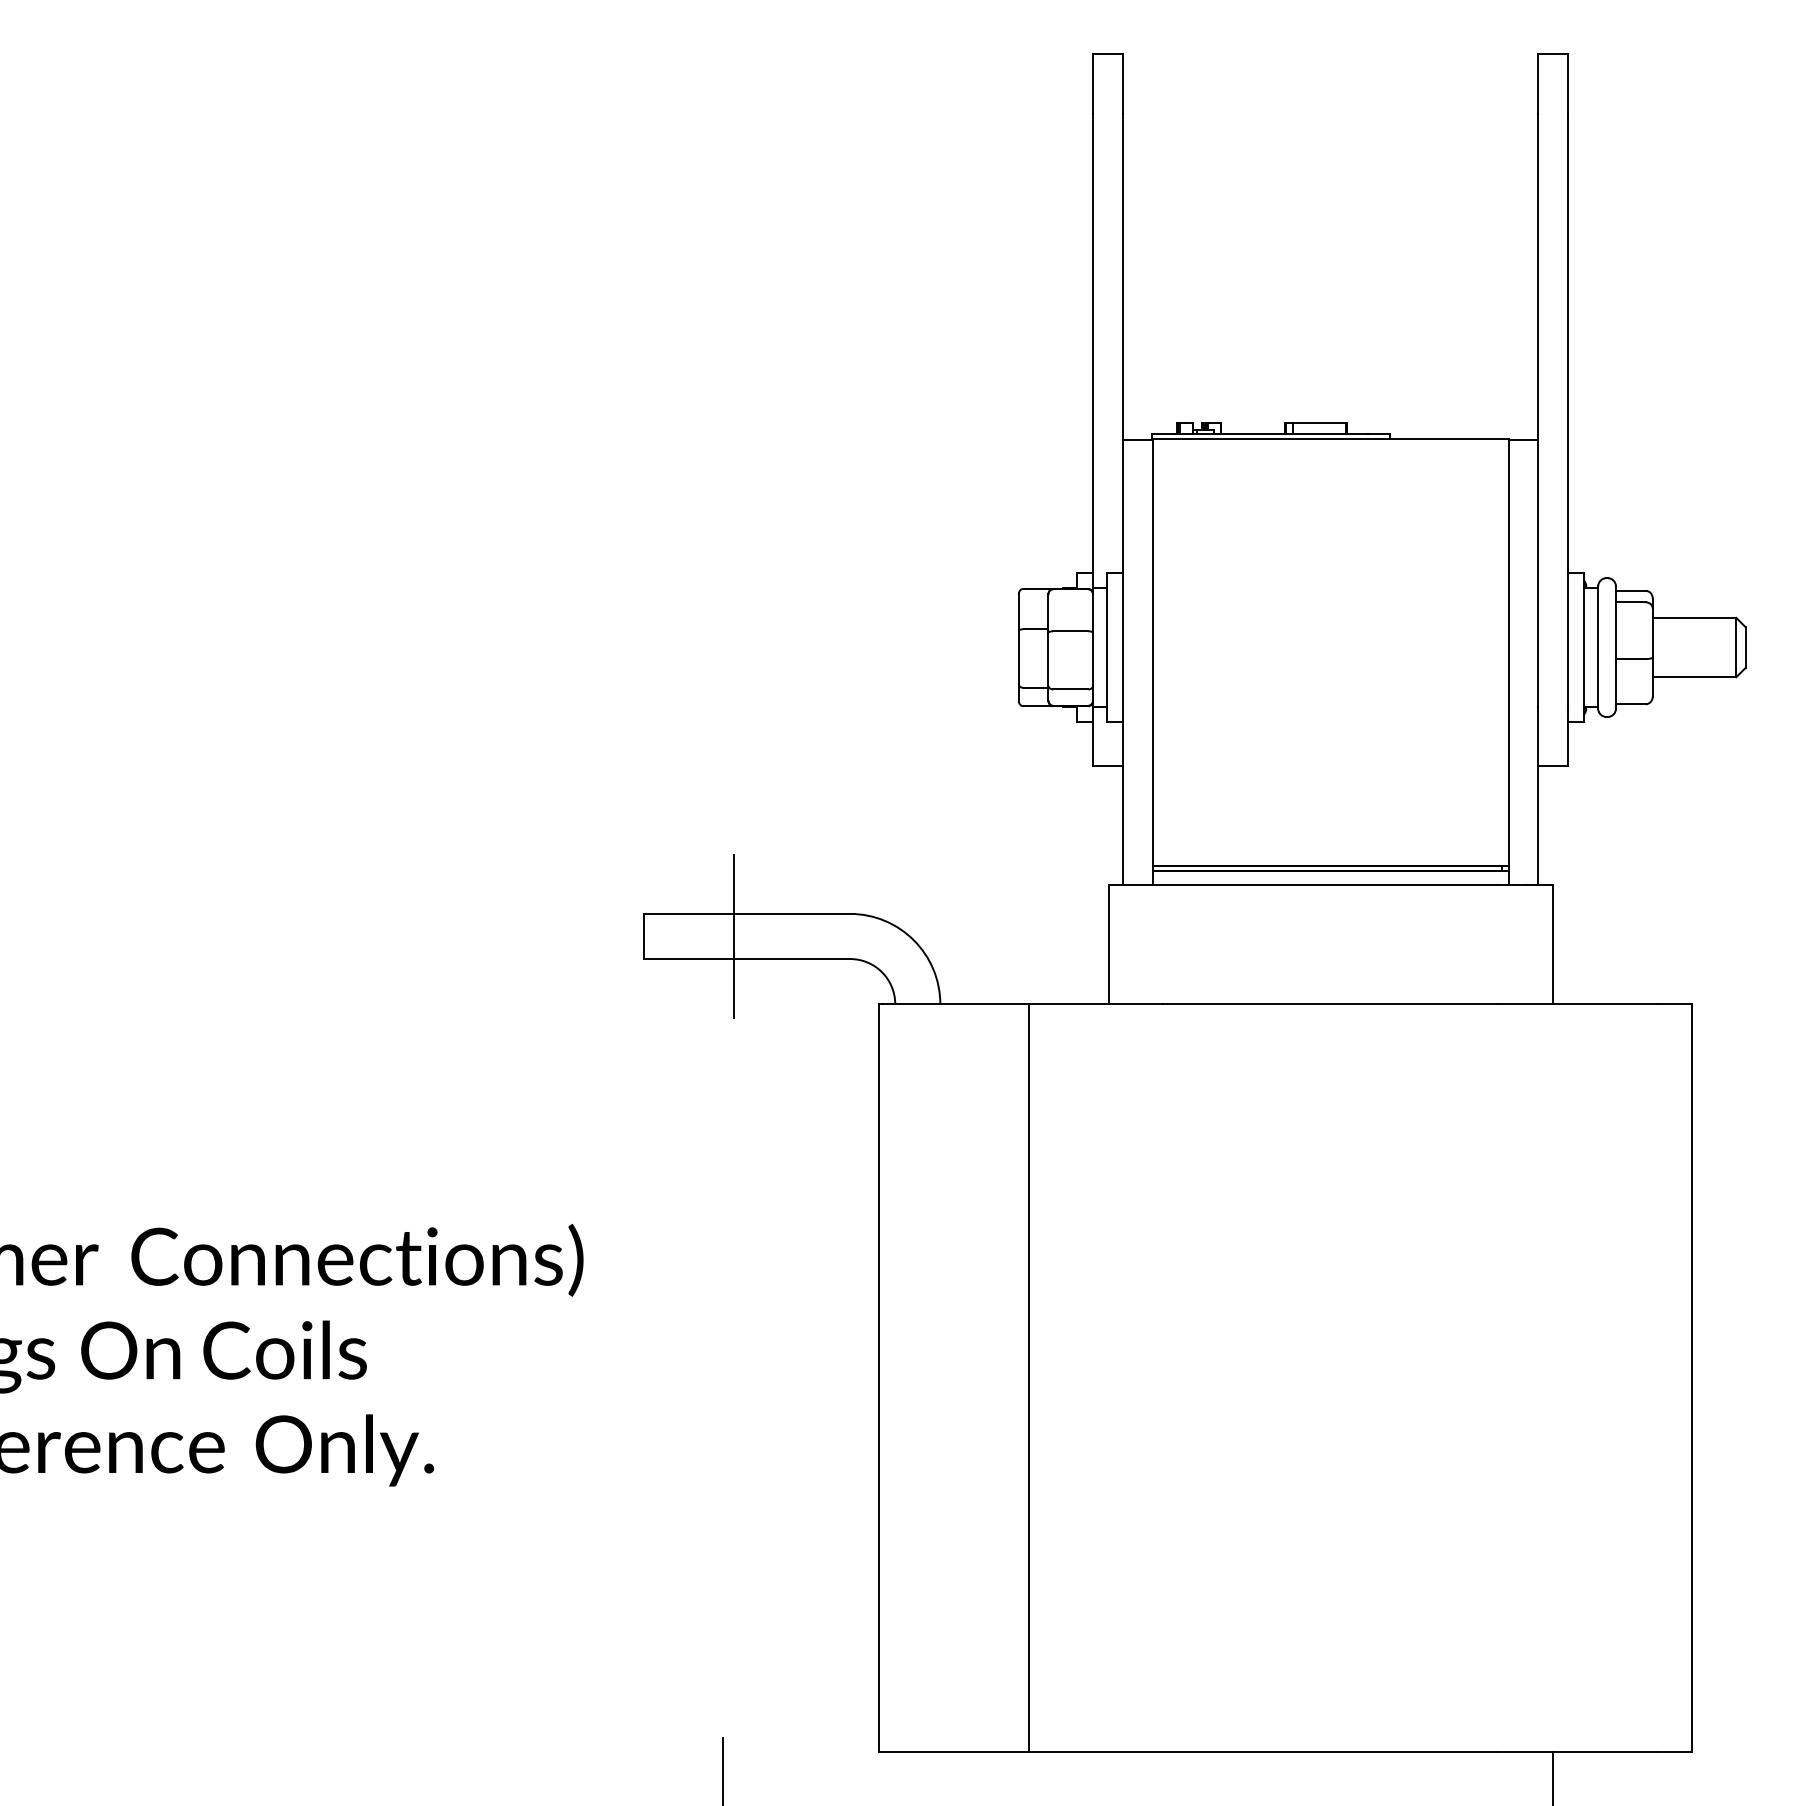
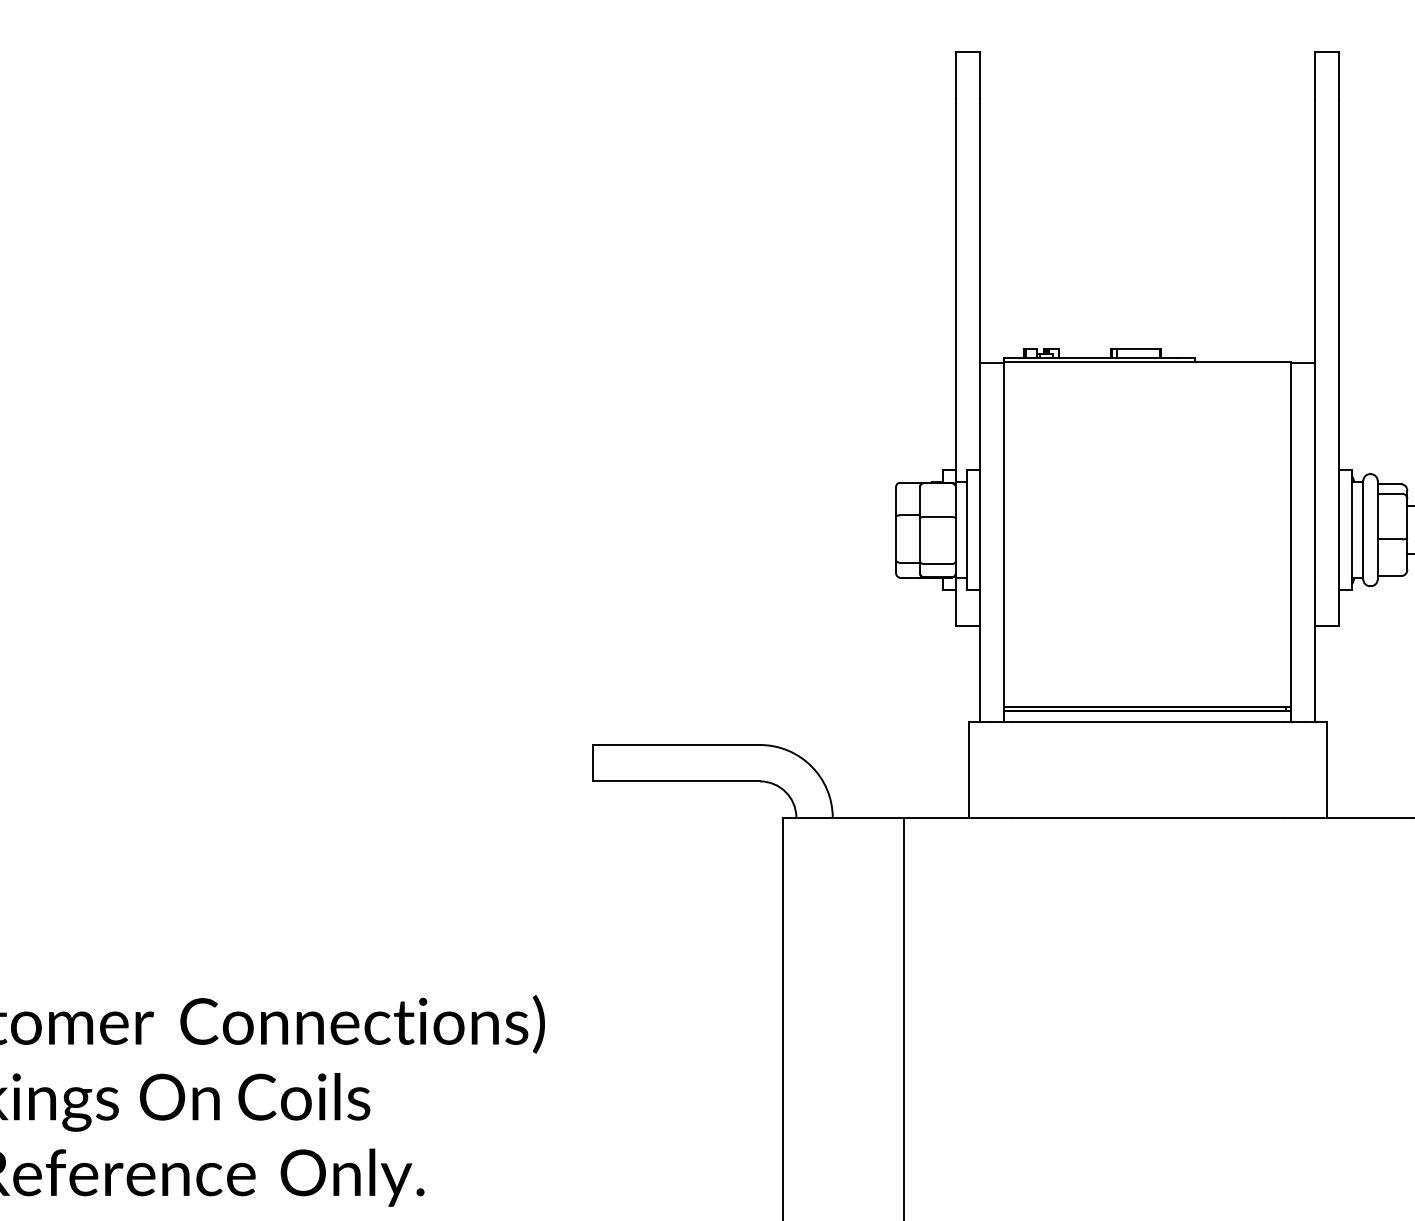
line: (733, 936) -> (665, 763), removed

